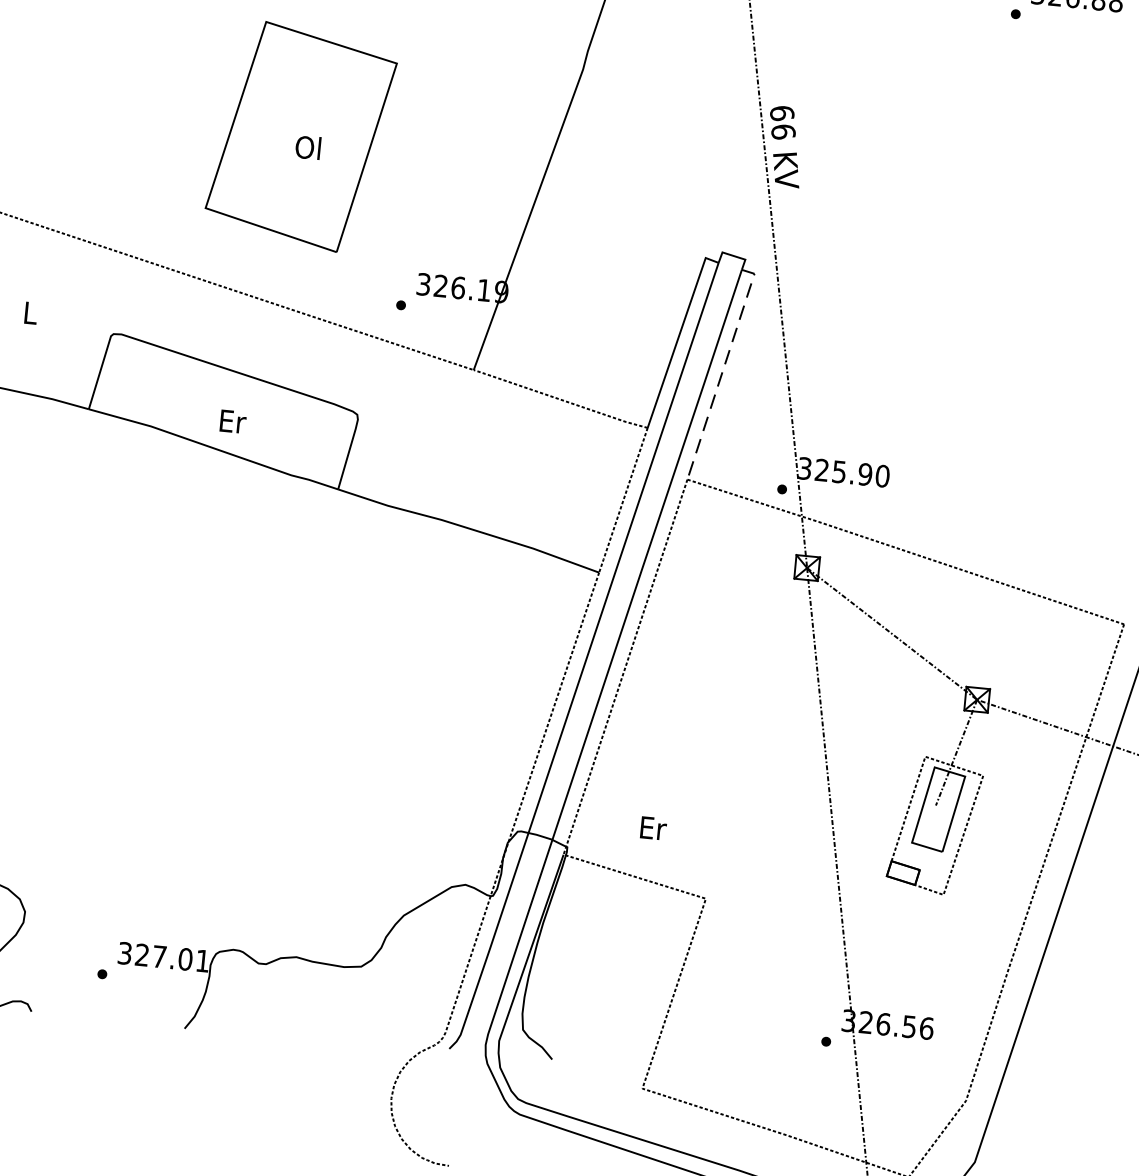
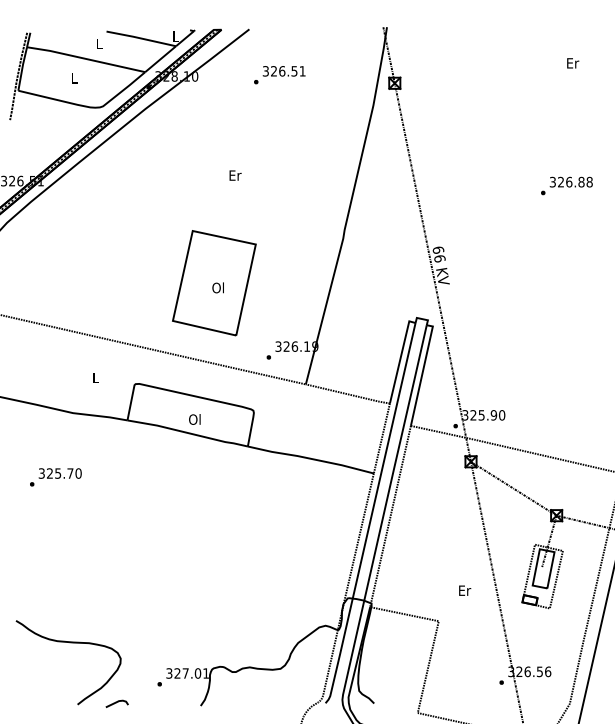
line: (723, 369) -> (422, 372), dashed -> solid
text: (232, 421) -> (195, 419), Er -> Ol
text: (654, 828) -> (465, 590), moved

